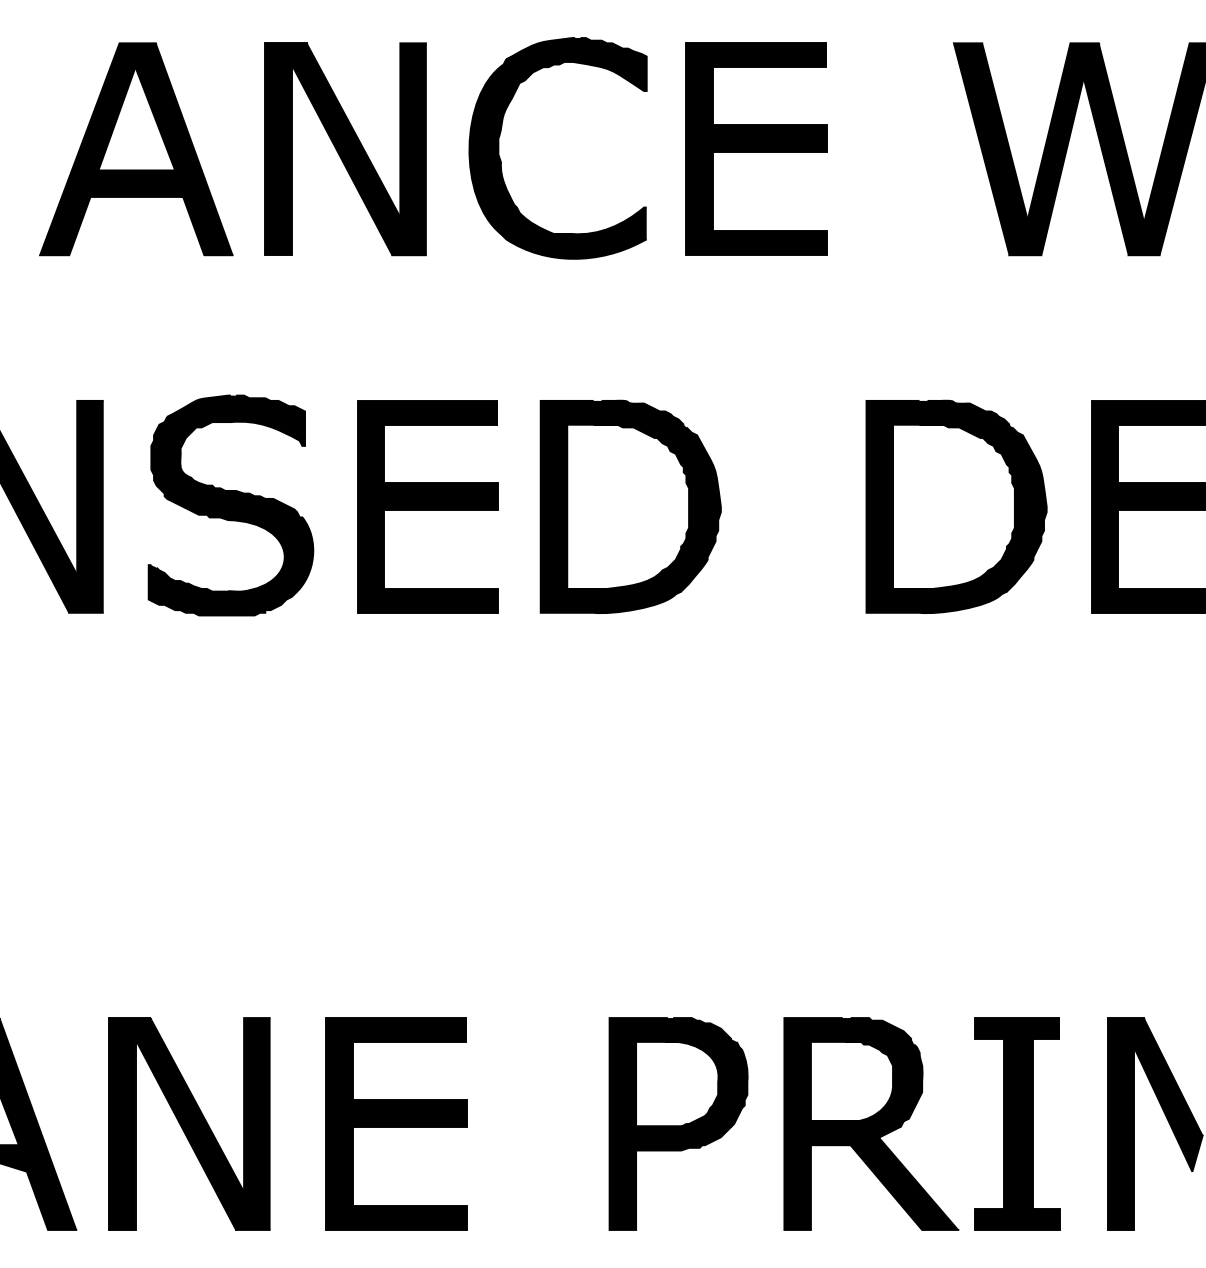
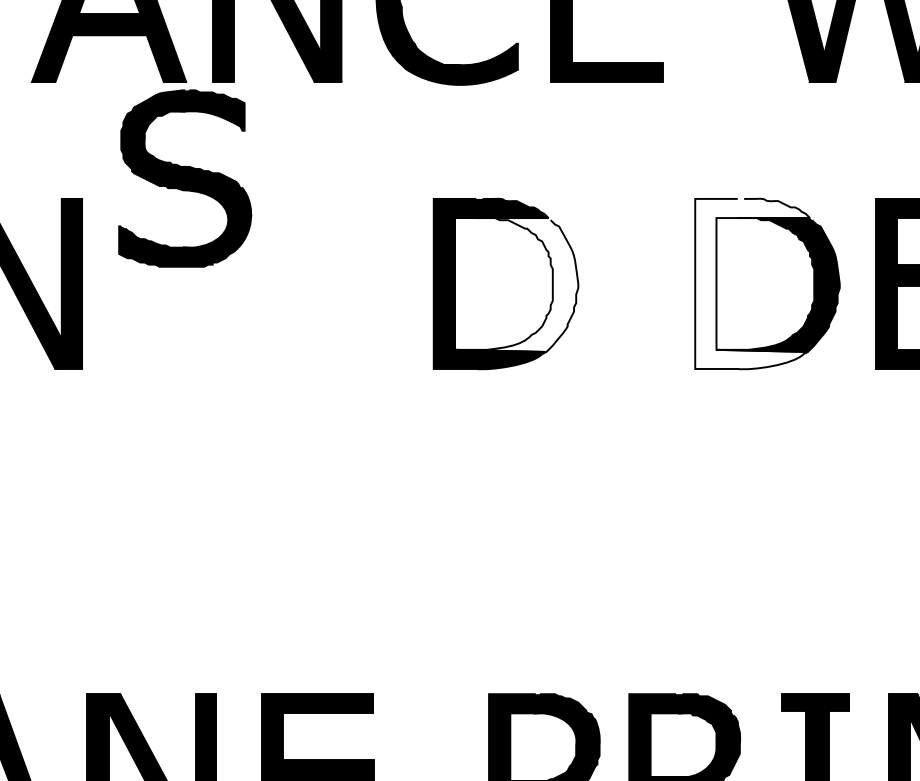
part: (230, 505) -> (184, 178), moved
part: (427, 506) -> (342, 283), removed
fill: (937, 506) -> (752, 283), removed
fill: (643, 507) -> (516, 284), removed

